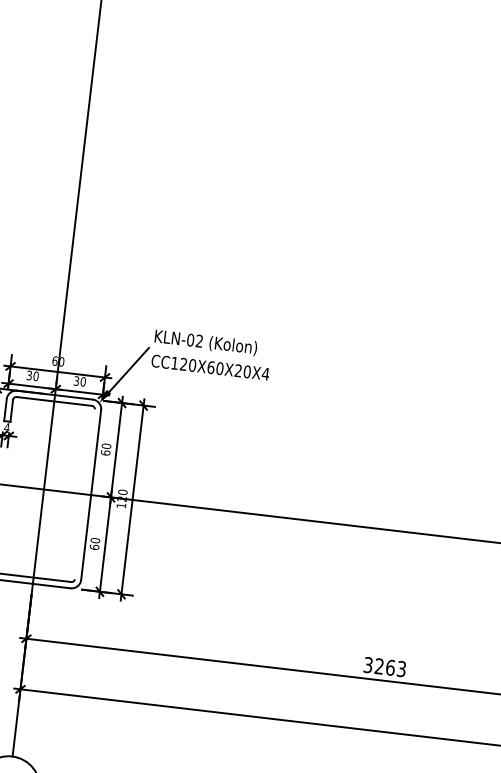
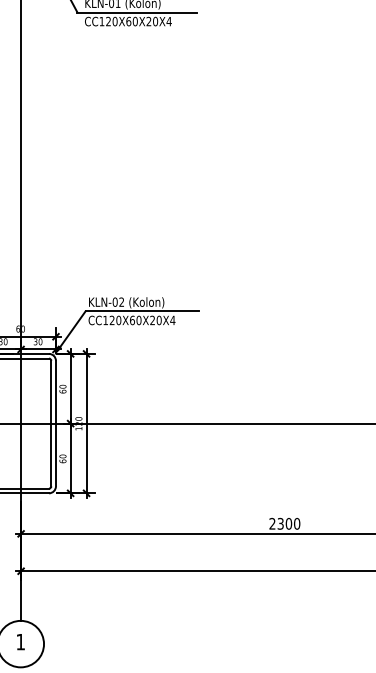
line: (224, 356) -> (141, 311), added
line: (85, 494) -> (51, 423), added
text: (384, 666) -> (284, 523), 3263 -> 2300

